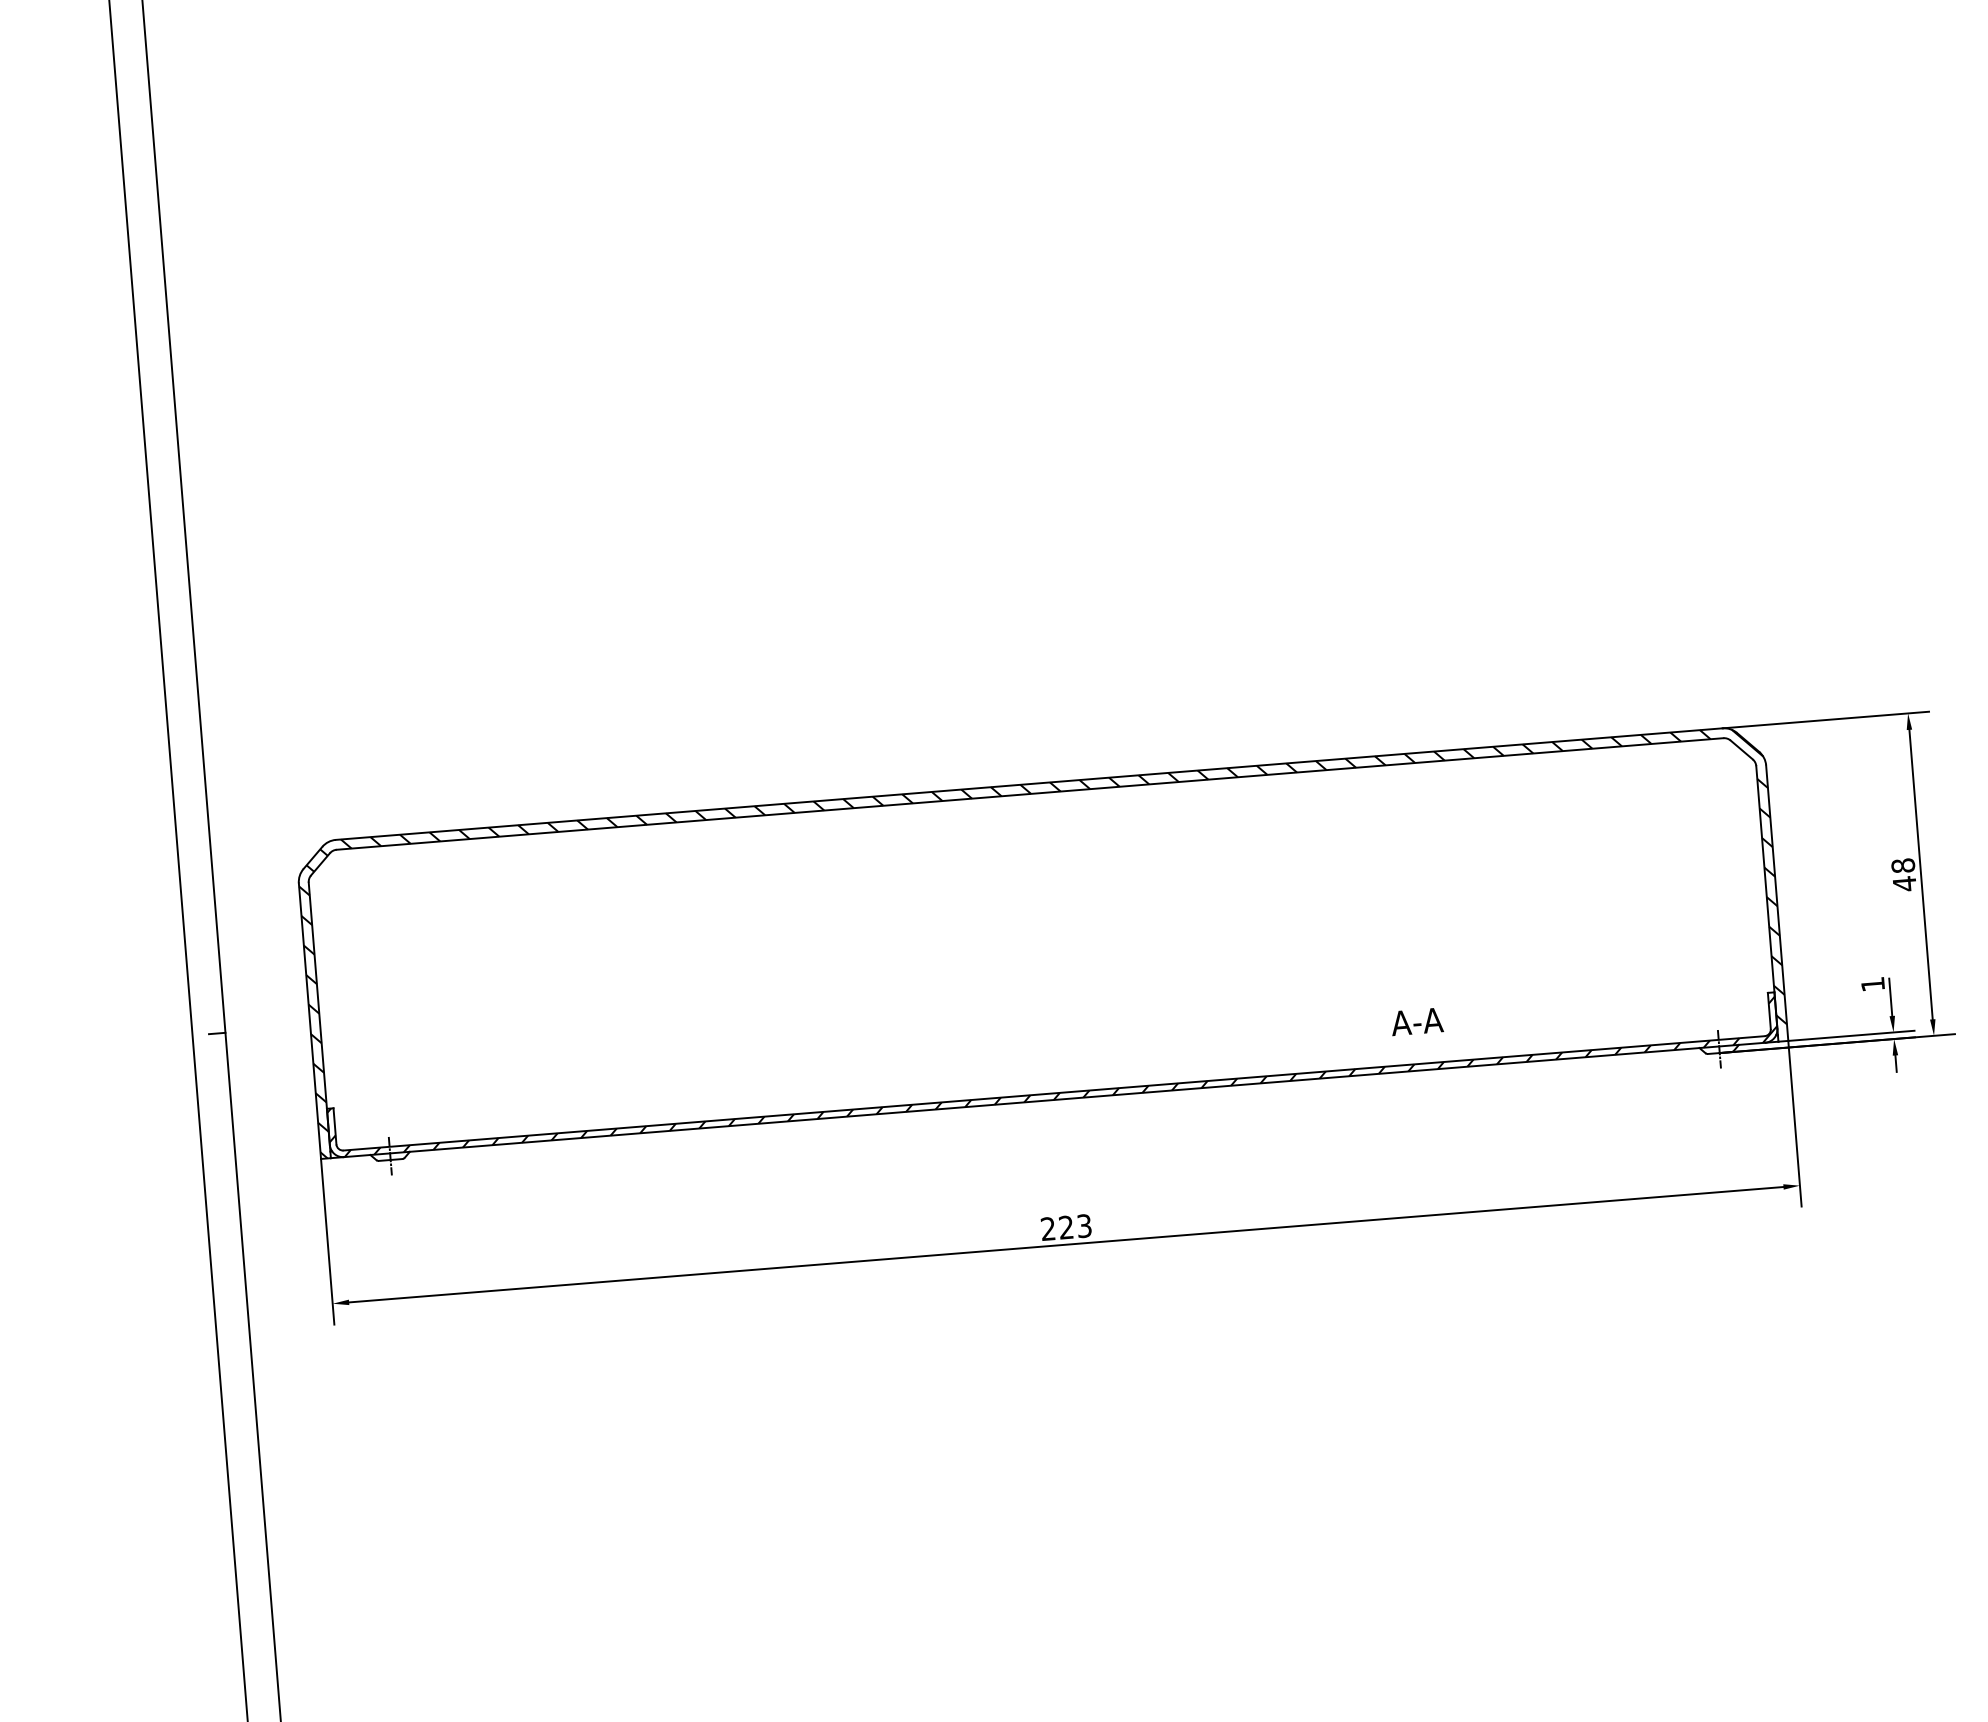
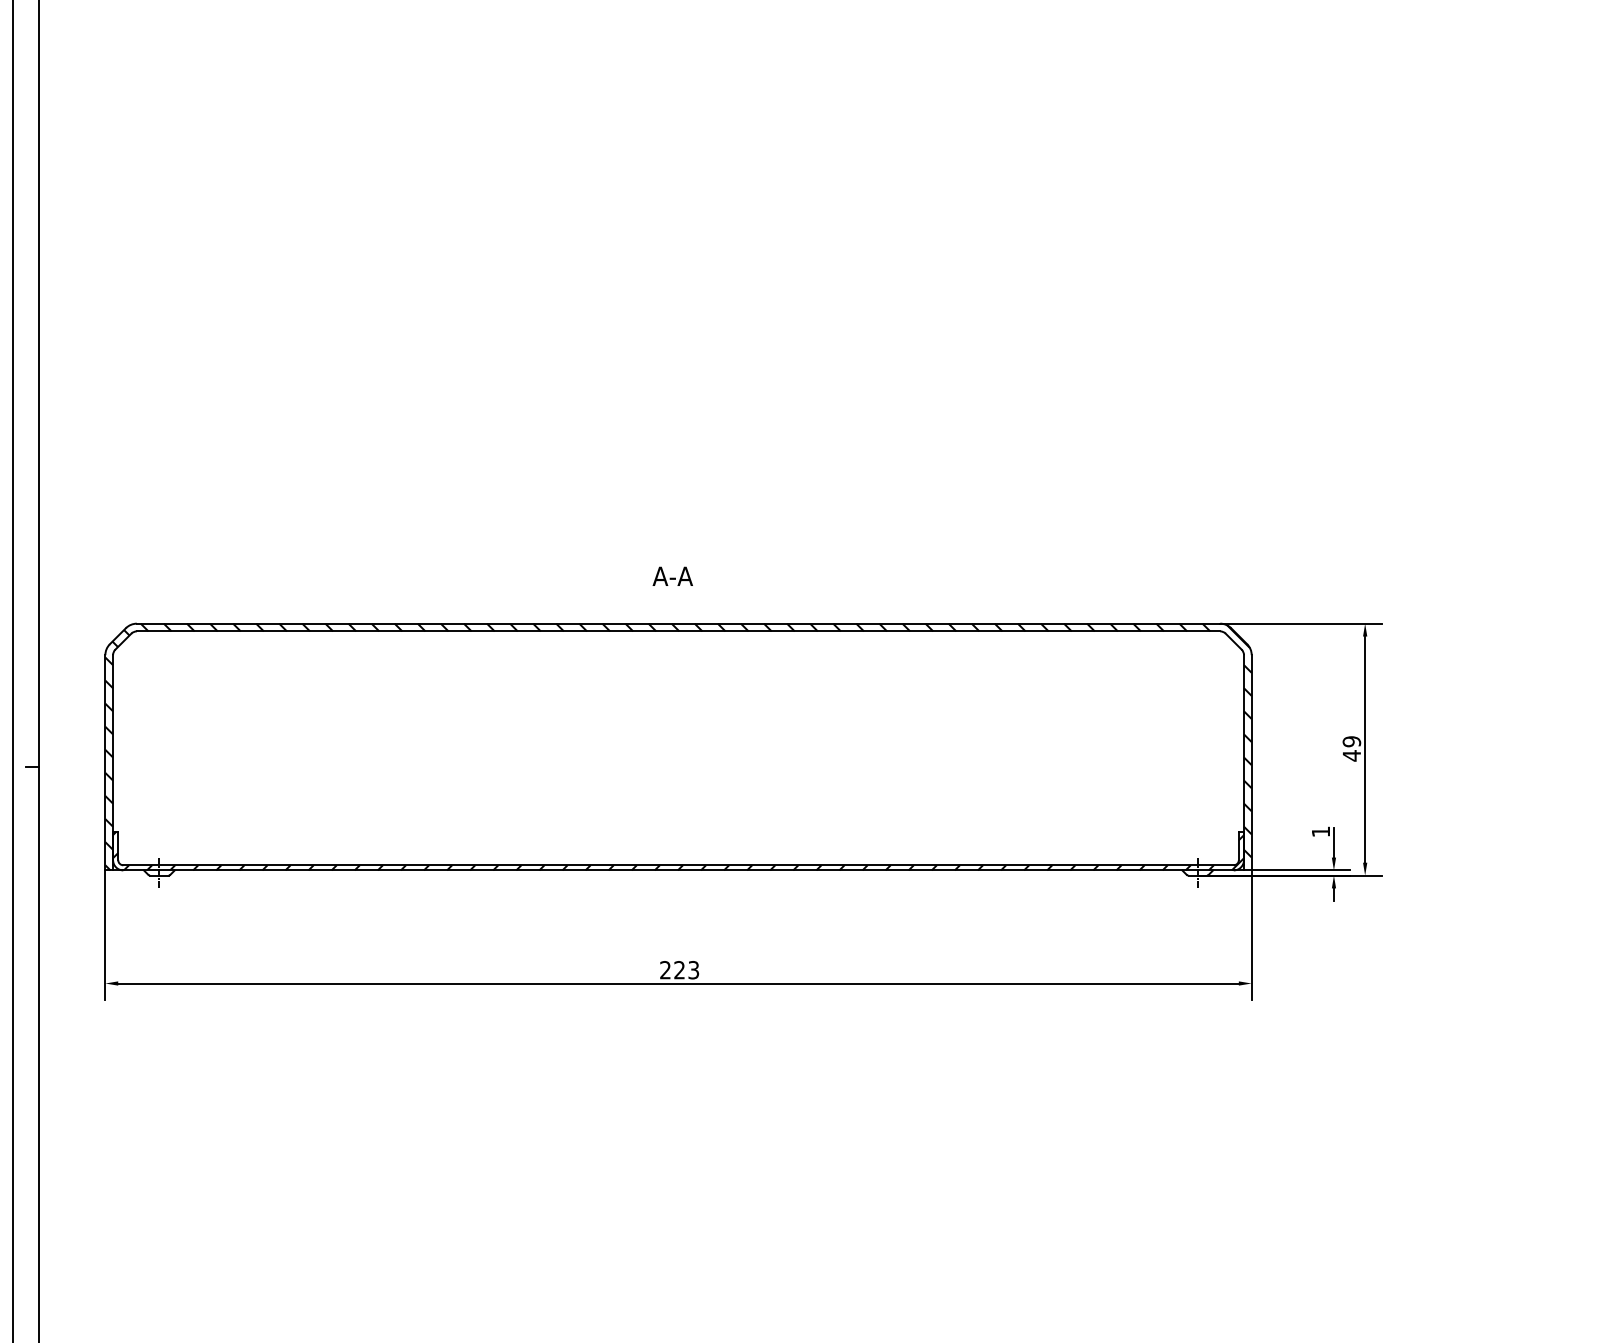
text: (1902, 865) -> (1351, 741), 48 -> 49
text: (1416, 1020) -> (672, 575), moved

